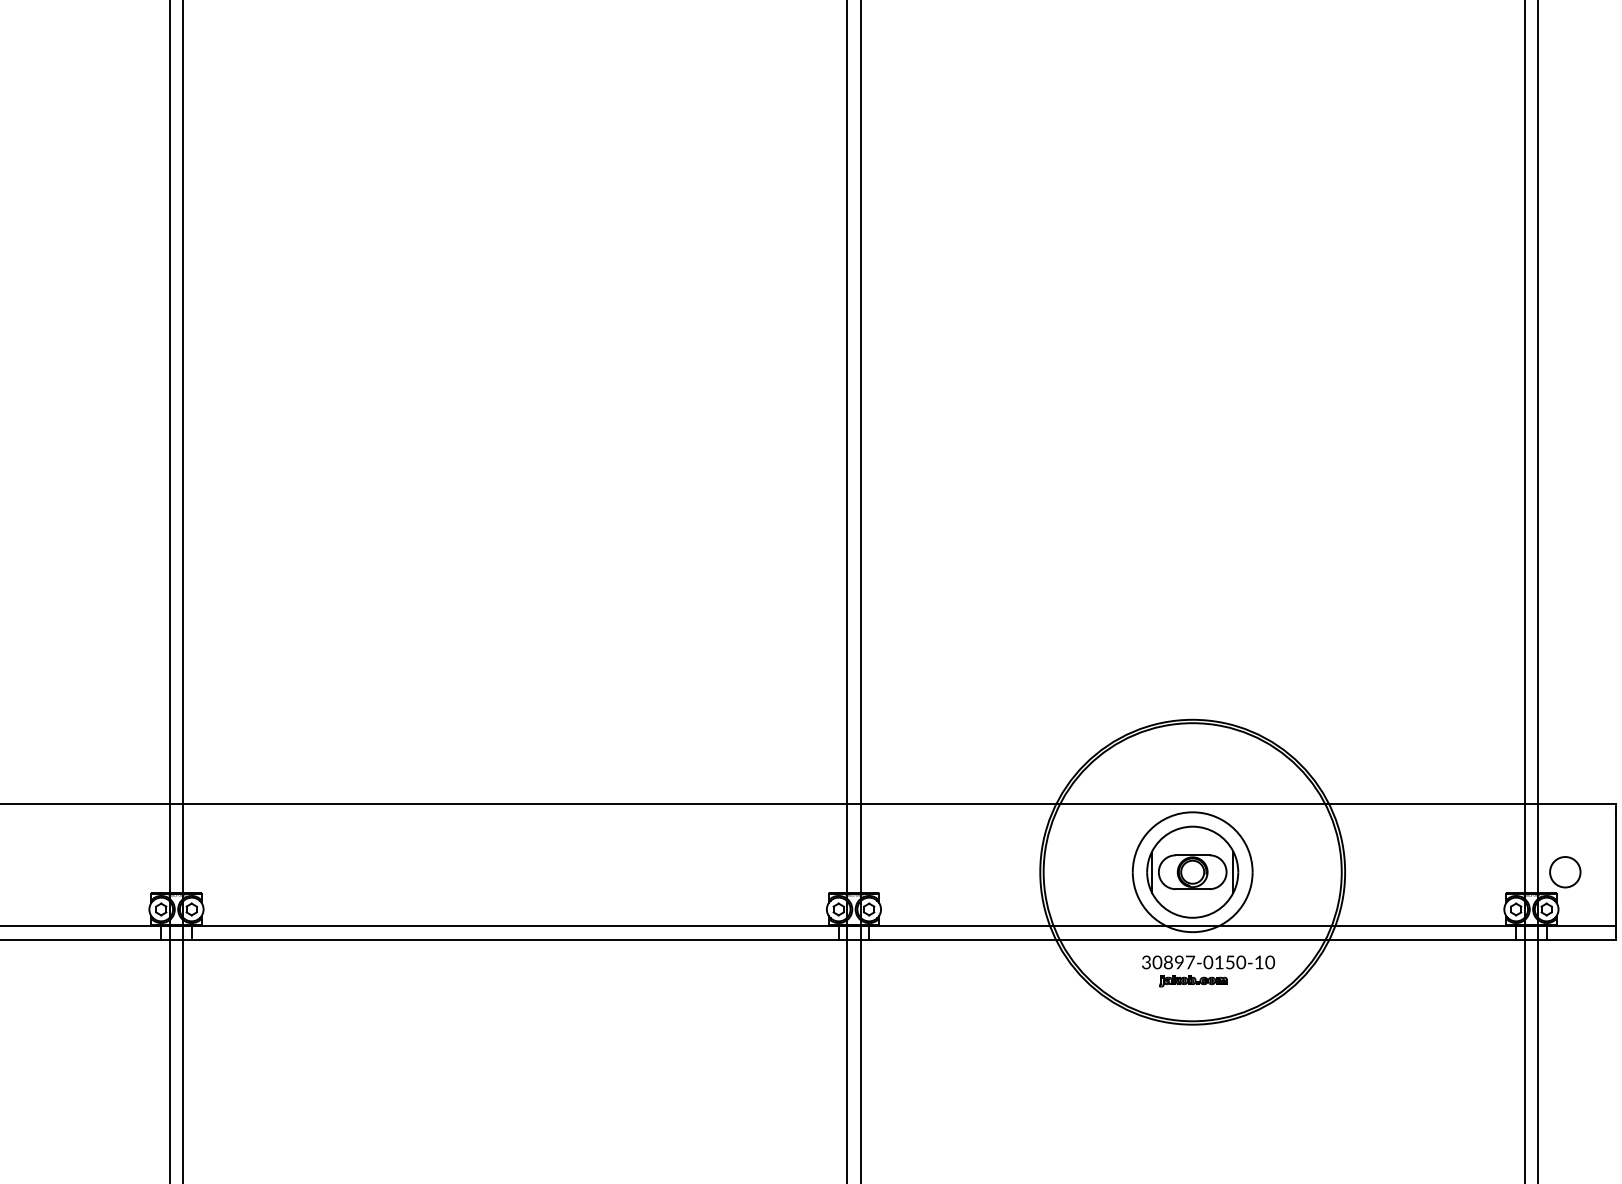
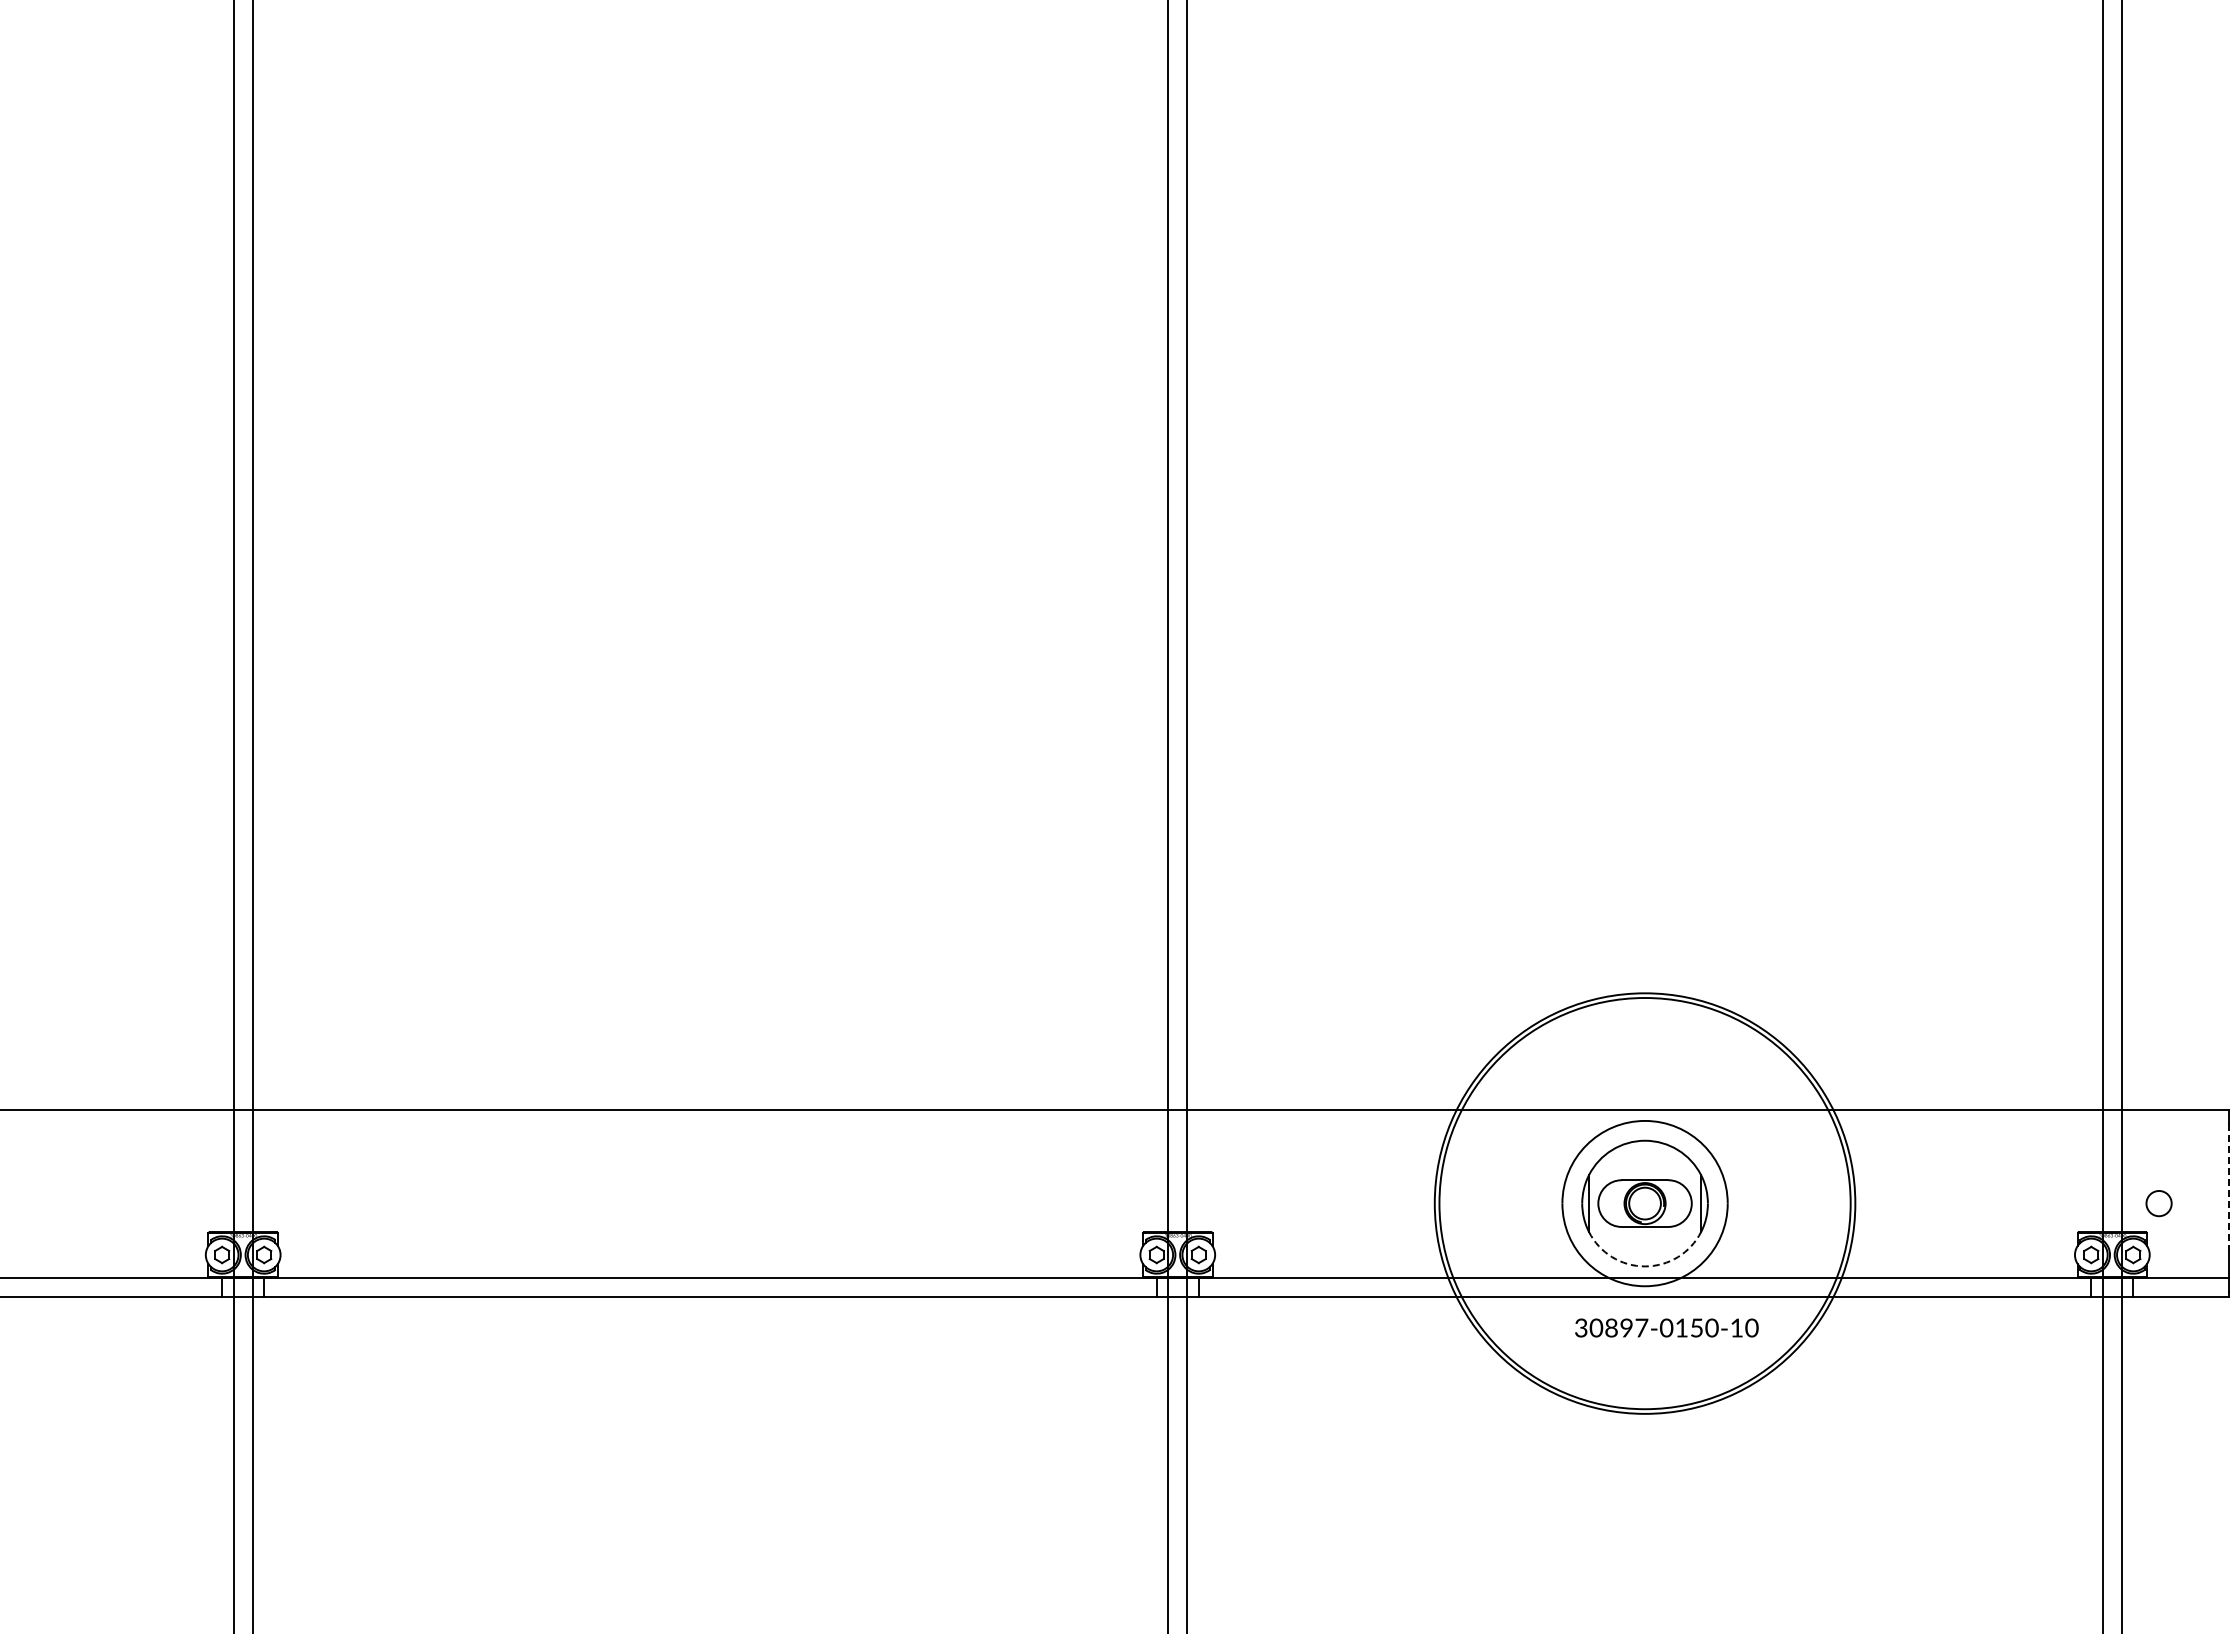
line: (1616, 860) -> (2229, 1187), solid -> dashed
circle: (1565, 872) -> (2159, 1203), size x0.6
arc: (1193, 917) -> (1645, 1266), solid -> dashed
part: (1193, 980) -> (1645, 1353), removed

